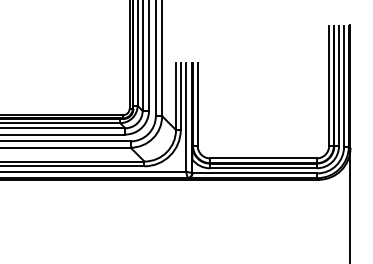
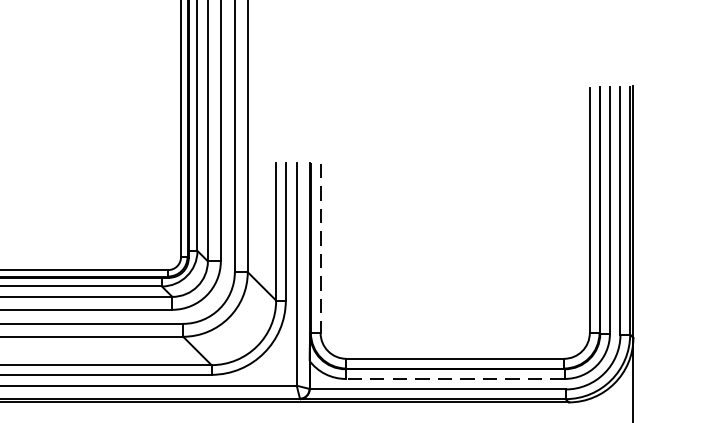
line: (197, 105) -> (320, 250), solid -> dashed
line: (262, 168) -> (453, 379), solid -> dashed

